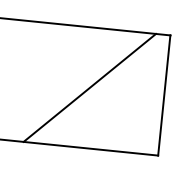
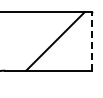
line: (163, 93) -> (91, 40), solid -> dashed

